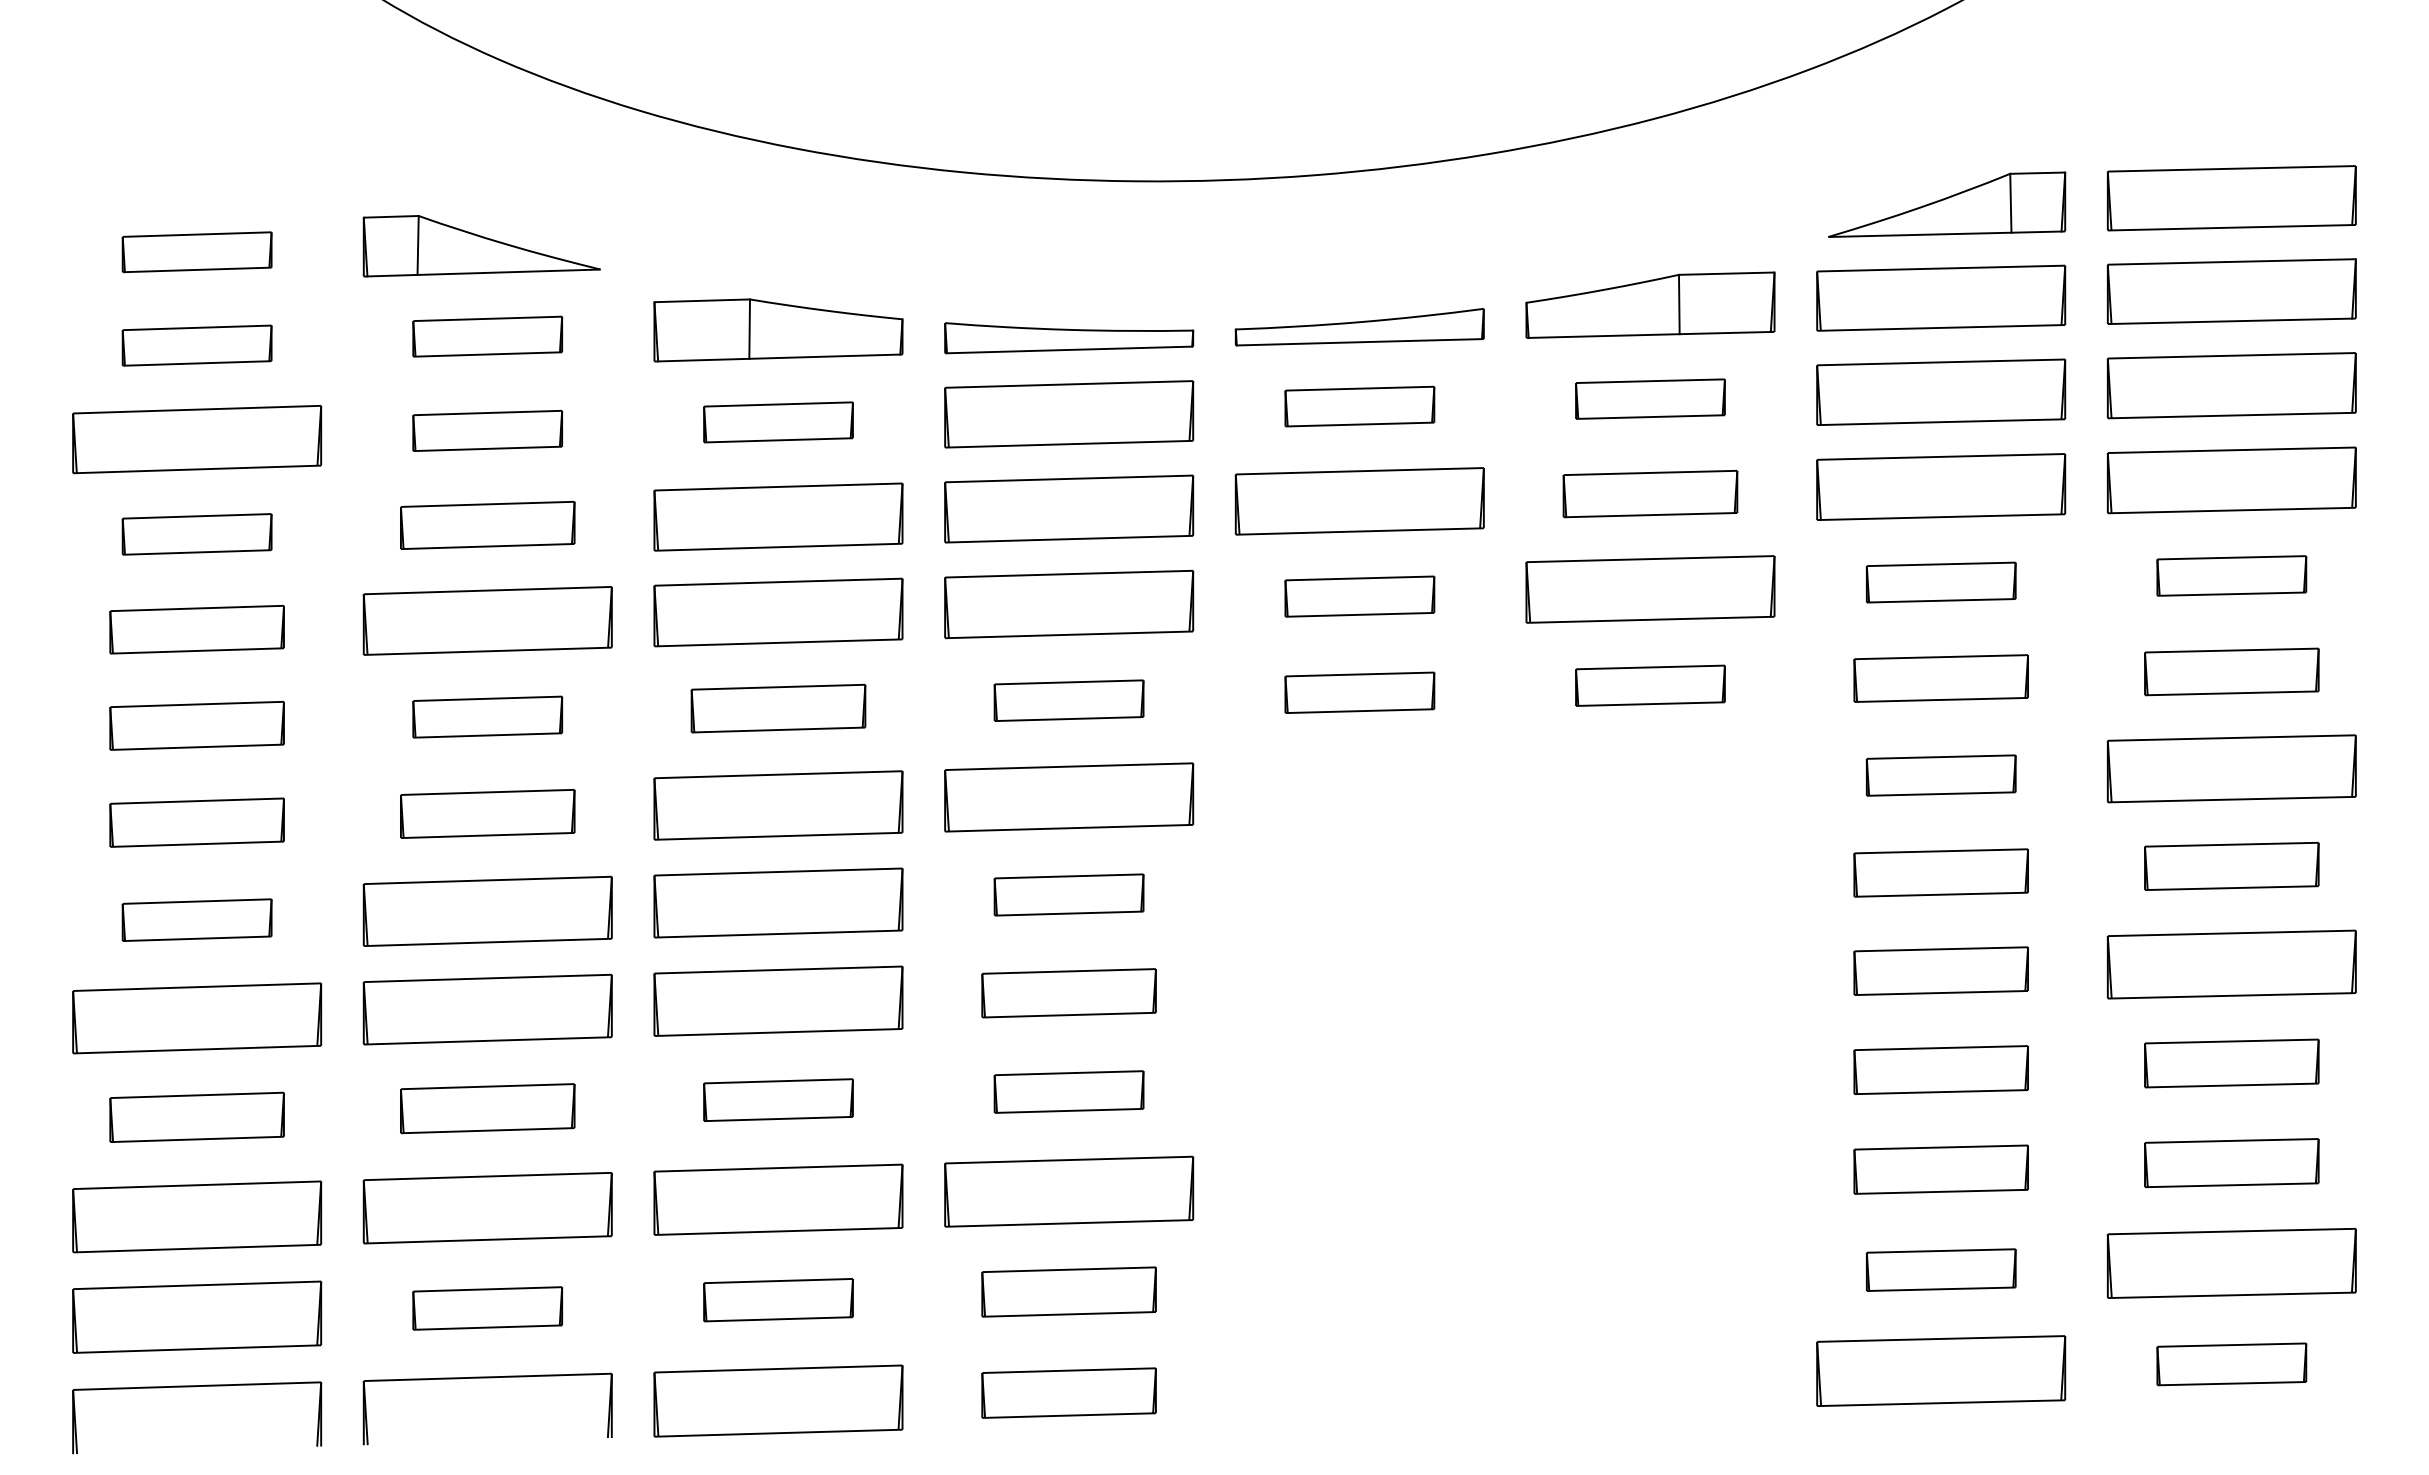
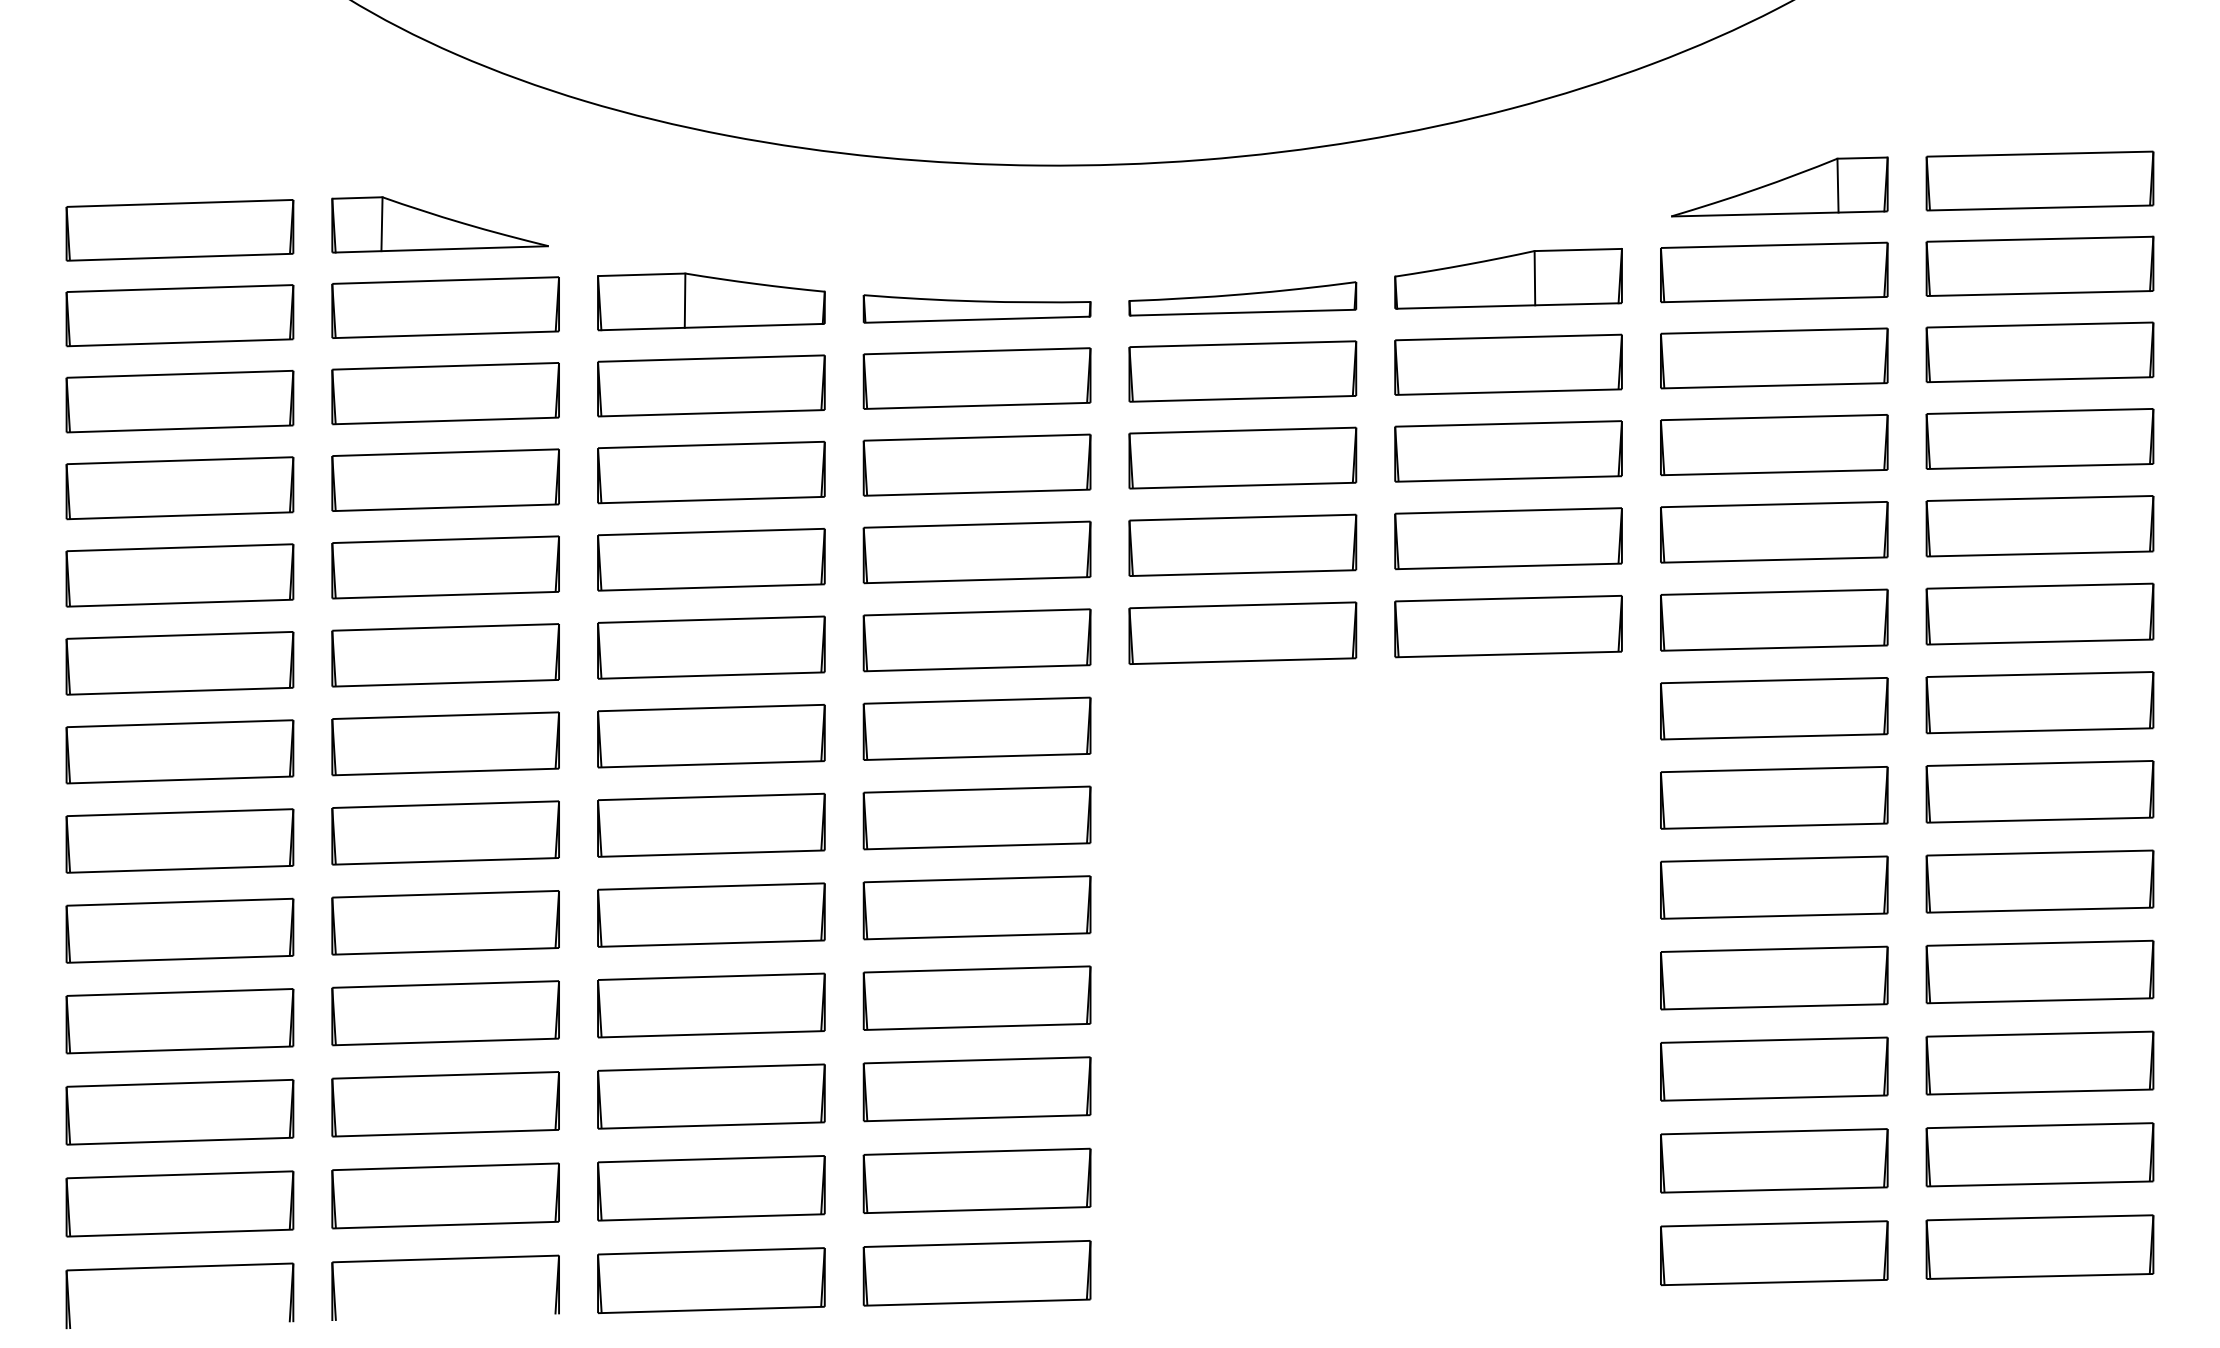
part: (196, 252) -> (179, 230), size x1.67
part: (487, 336) -> (445, 307), size x1.67
part: (196, 345) -> (179, 315), size x1.67
part: (1650, 398) -> (1508, 364), size x1.67
part: (1359, 406) -> (1242, 371), size x1.67
part: (778, 421) -> (711, 385), size x1.67
part: (487, 430) -> (445, 393), size x1.67
part: (1650, 494) -> (1508, 451), size x1.43
part: (487, 524) -> (445, 479), size x1.43
part: (196, 534) -> (179, 488), size x1.67
part: (2231, 576) -> (2039, 526), size x1.67
part: (1941, 582) -> (1774, 532), size x1.67
part: (1359, 595) -> (1242, 544), size x1.67
part: (196, 629) -> (179, 575), size x1.43
part: (2231, 671) -> (2039, 613), size x1.43
part: (1941, 677) -> (1774, 619), size x1.43
part: (1650, 685) -> (1508, 626), size x1.67
part: (1359, 692) -> (1242, 632), size x1.67
part: (1068, 700) -> (976, 640), size x1.67
part: (778, 708) -> (711, 647), size x1.43
part: (487, 717) -> (445, 655), size x1.67
part: (196, 726) -> (179, 663), size x1.43
part: (1941, 775) -> (1774, 708), size x1.67
part: (487, 813) -> (445, 743), size x1.43
part: (196, 822) -> (179, 751), size x1.43
part: (2231, 866) -> (2039, 791), size x1.43
part: (1941, 872) -> (1774, 797), size x1.43
part: (1068, 894) -> (976, 817), size x1.67
part: (196, 919) -> (179, 840), size x1.67
part: (1941, 971) -> (1774, 887), size x1.43
part: (1068, 992) -> (976, 907), size x1.43
part: (2231, 1062) -> (2039, 971), size x1.43
part: (1941, 1069) -> (1774, 977), size x1.43
part: (1068, 1091) -> (976, 997), size x1.67
part: (778, 1100) -> (711, 1005), size x1.67
part: (487, 1108) -> (445, 1013), size x1.43
part: (196, 1117) -> (179, 1021), size x1.43
part: (2231, 1162) -> (2039, 1062), size x1.43
part: (1941, 1169) -> (1774, 1068), size x1.43
part: (1941, 1269) -> (1774, 1160), size x1.67
part: (1068, 1291) -> (976, 1180), size x1.43
part: (778, 1300) -> (711, 1188), size x1.67
part: (487, 1307) -> (445, 1195), size x1.67
part: (2231, 1363) -> (2039, 1246), size x1.67
part: (1068, 1393) -> (976, 1273), size x1.43

